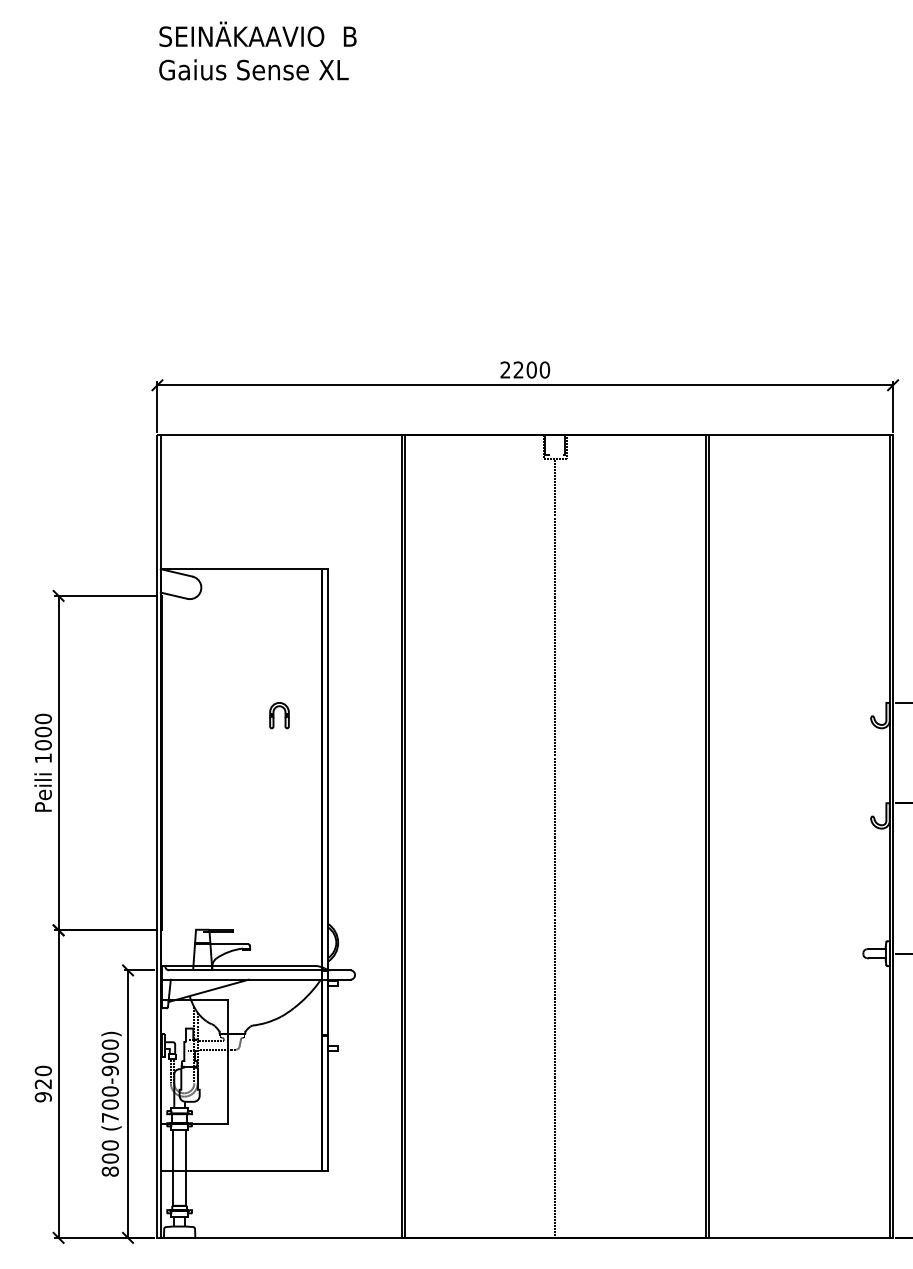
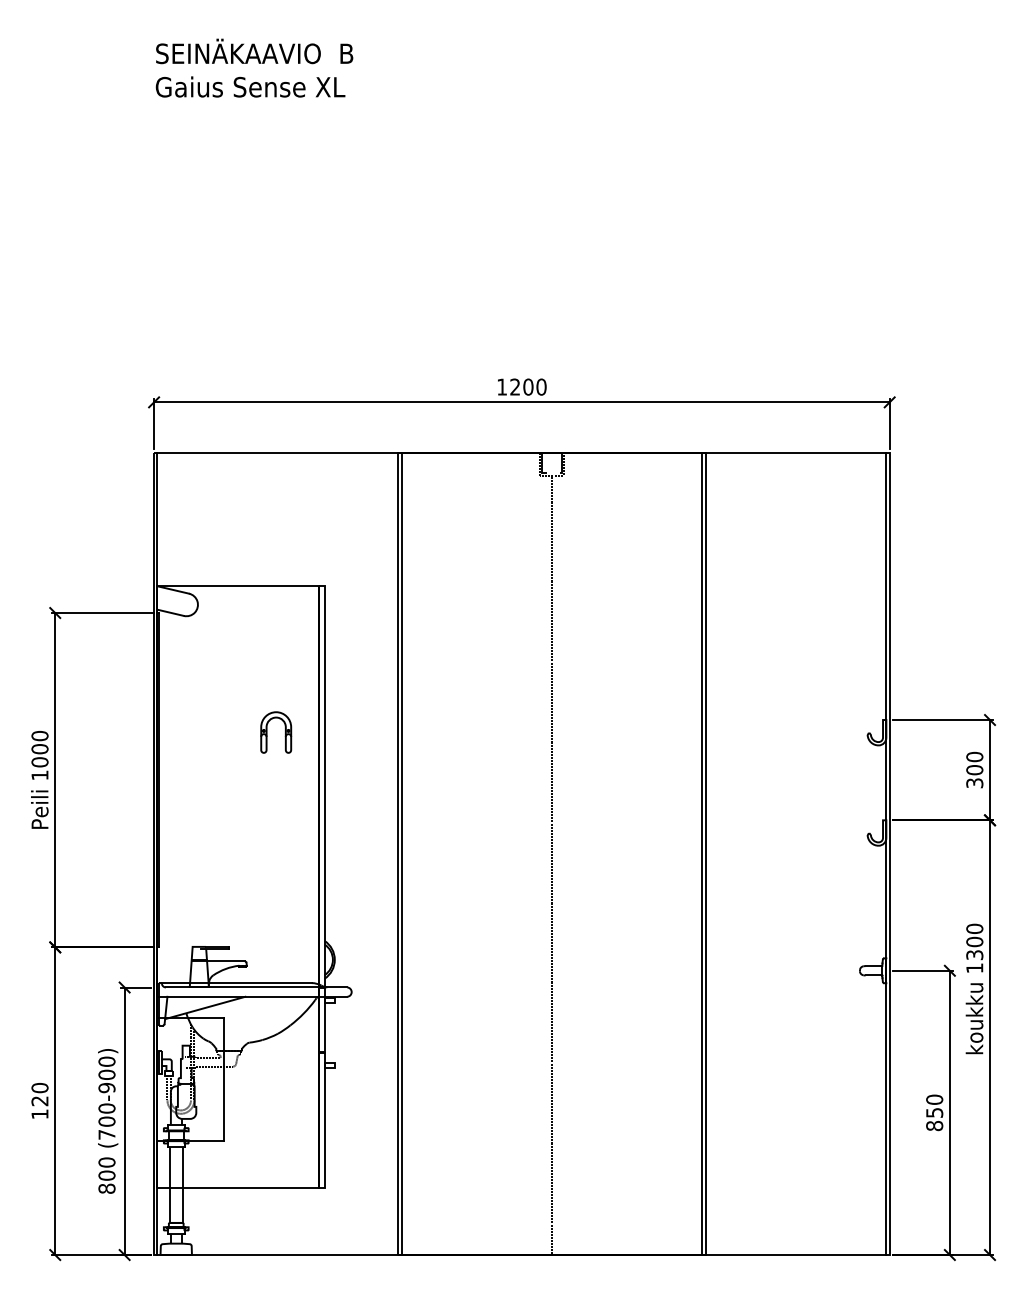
text: (504, 369) -> (501, 386), 2200 -> 1200
part: (278, 715) -> (275, 732), size x1.6
text: (42, 1097) -> (39, 1114), 920 -> 120

